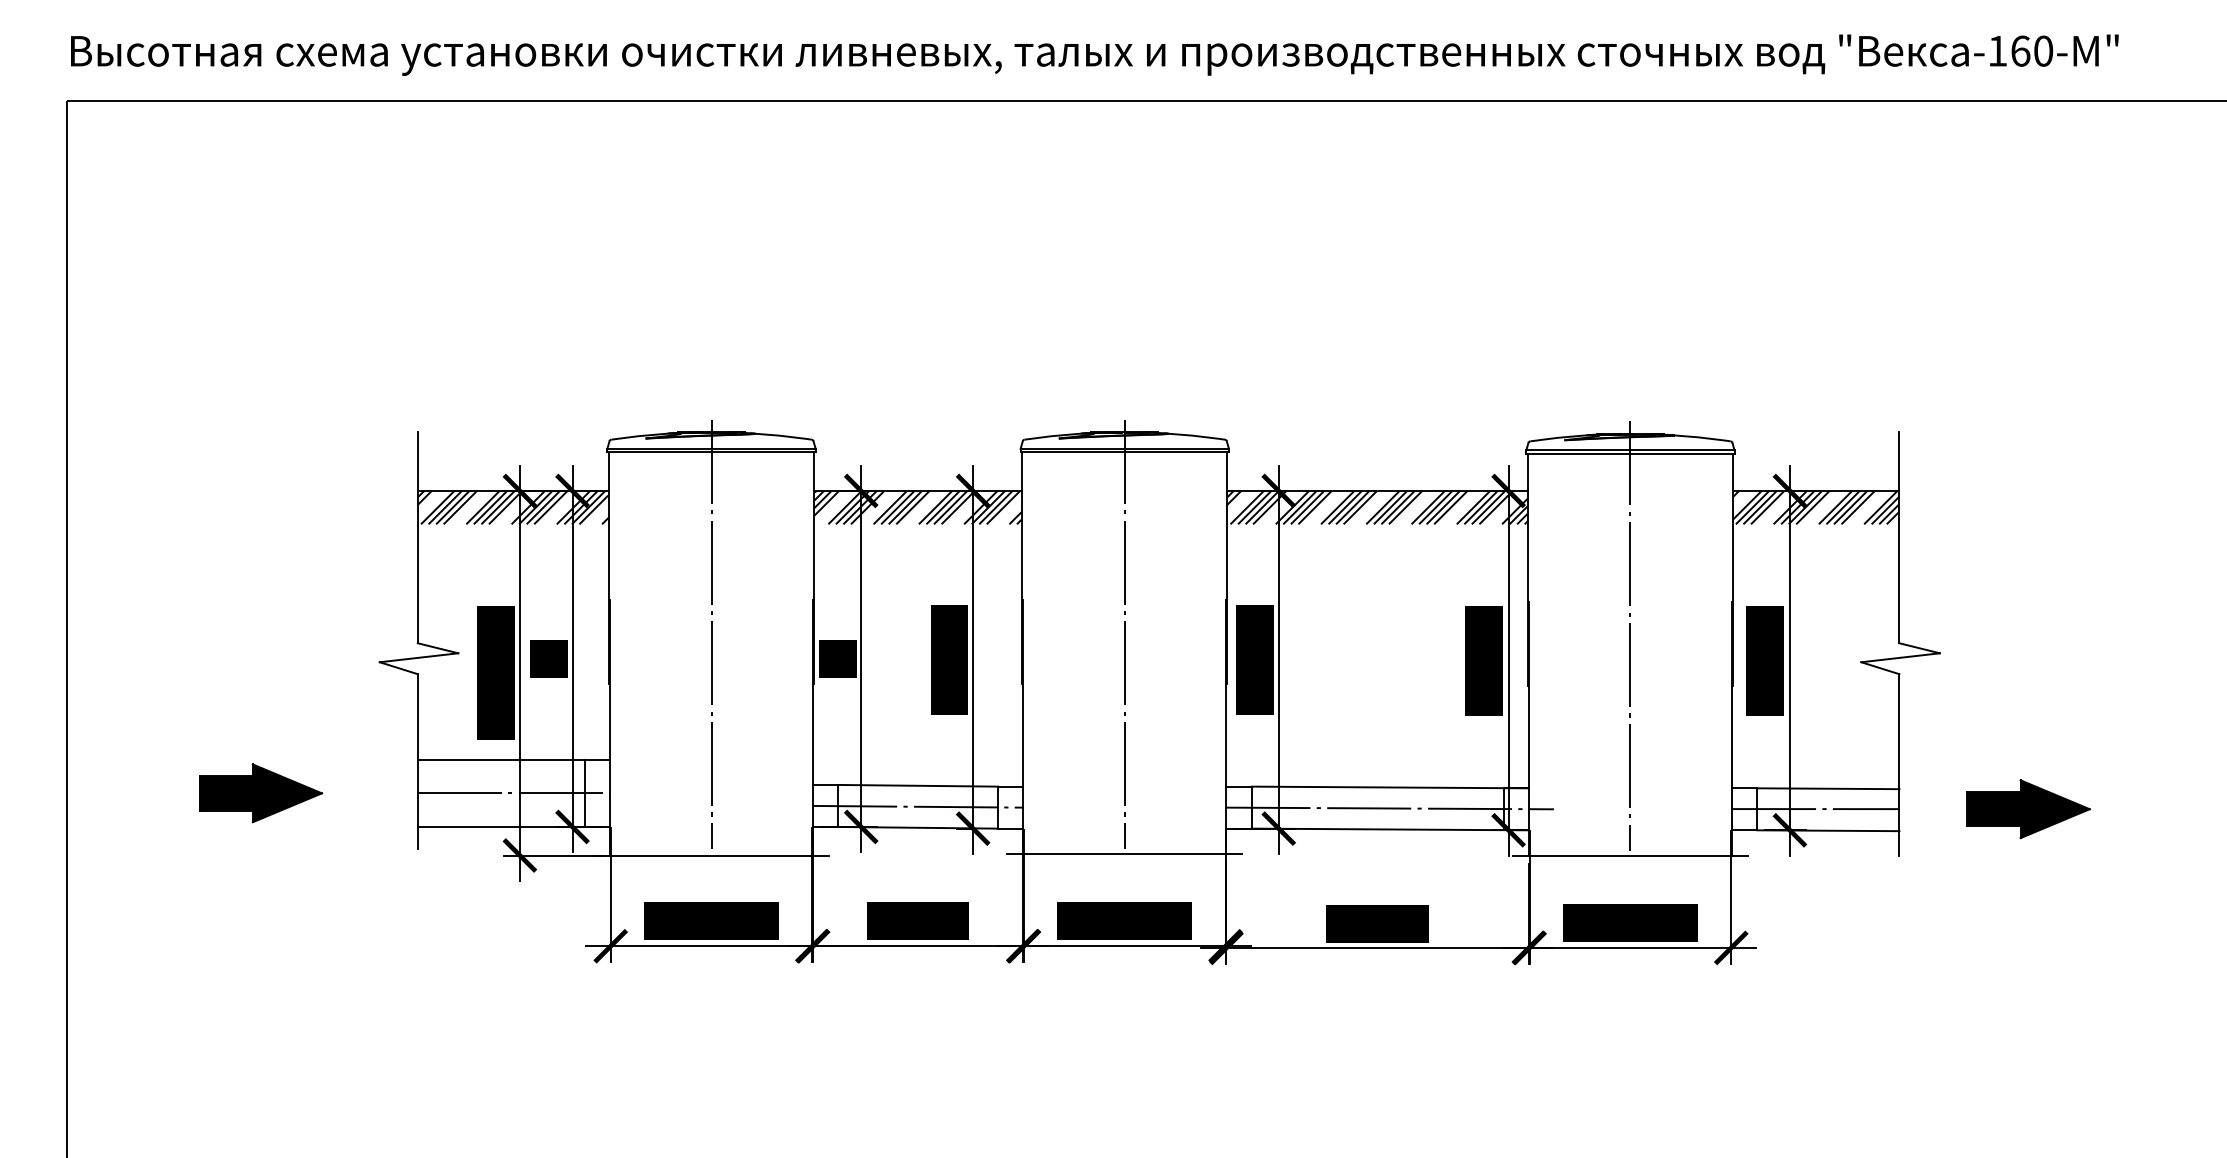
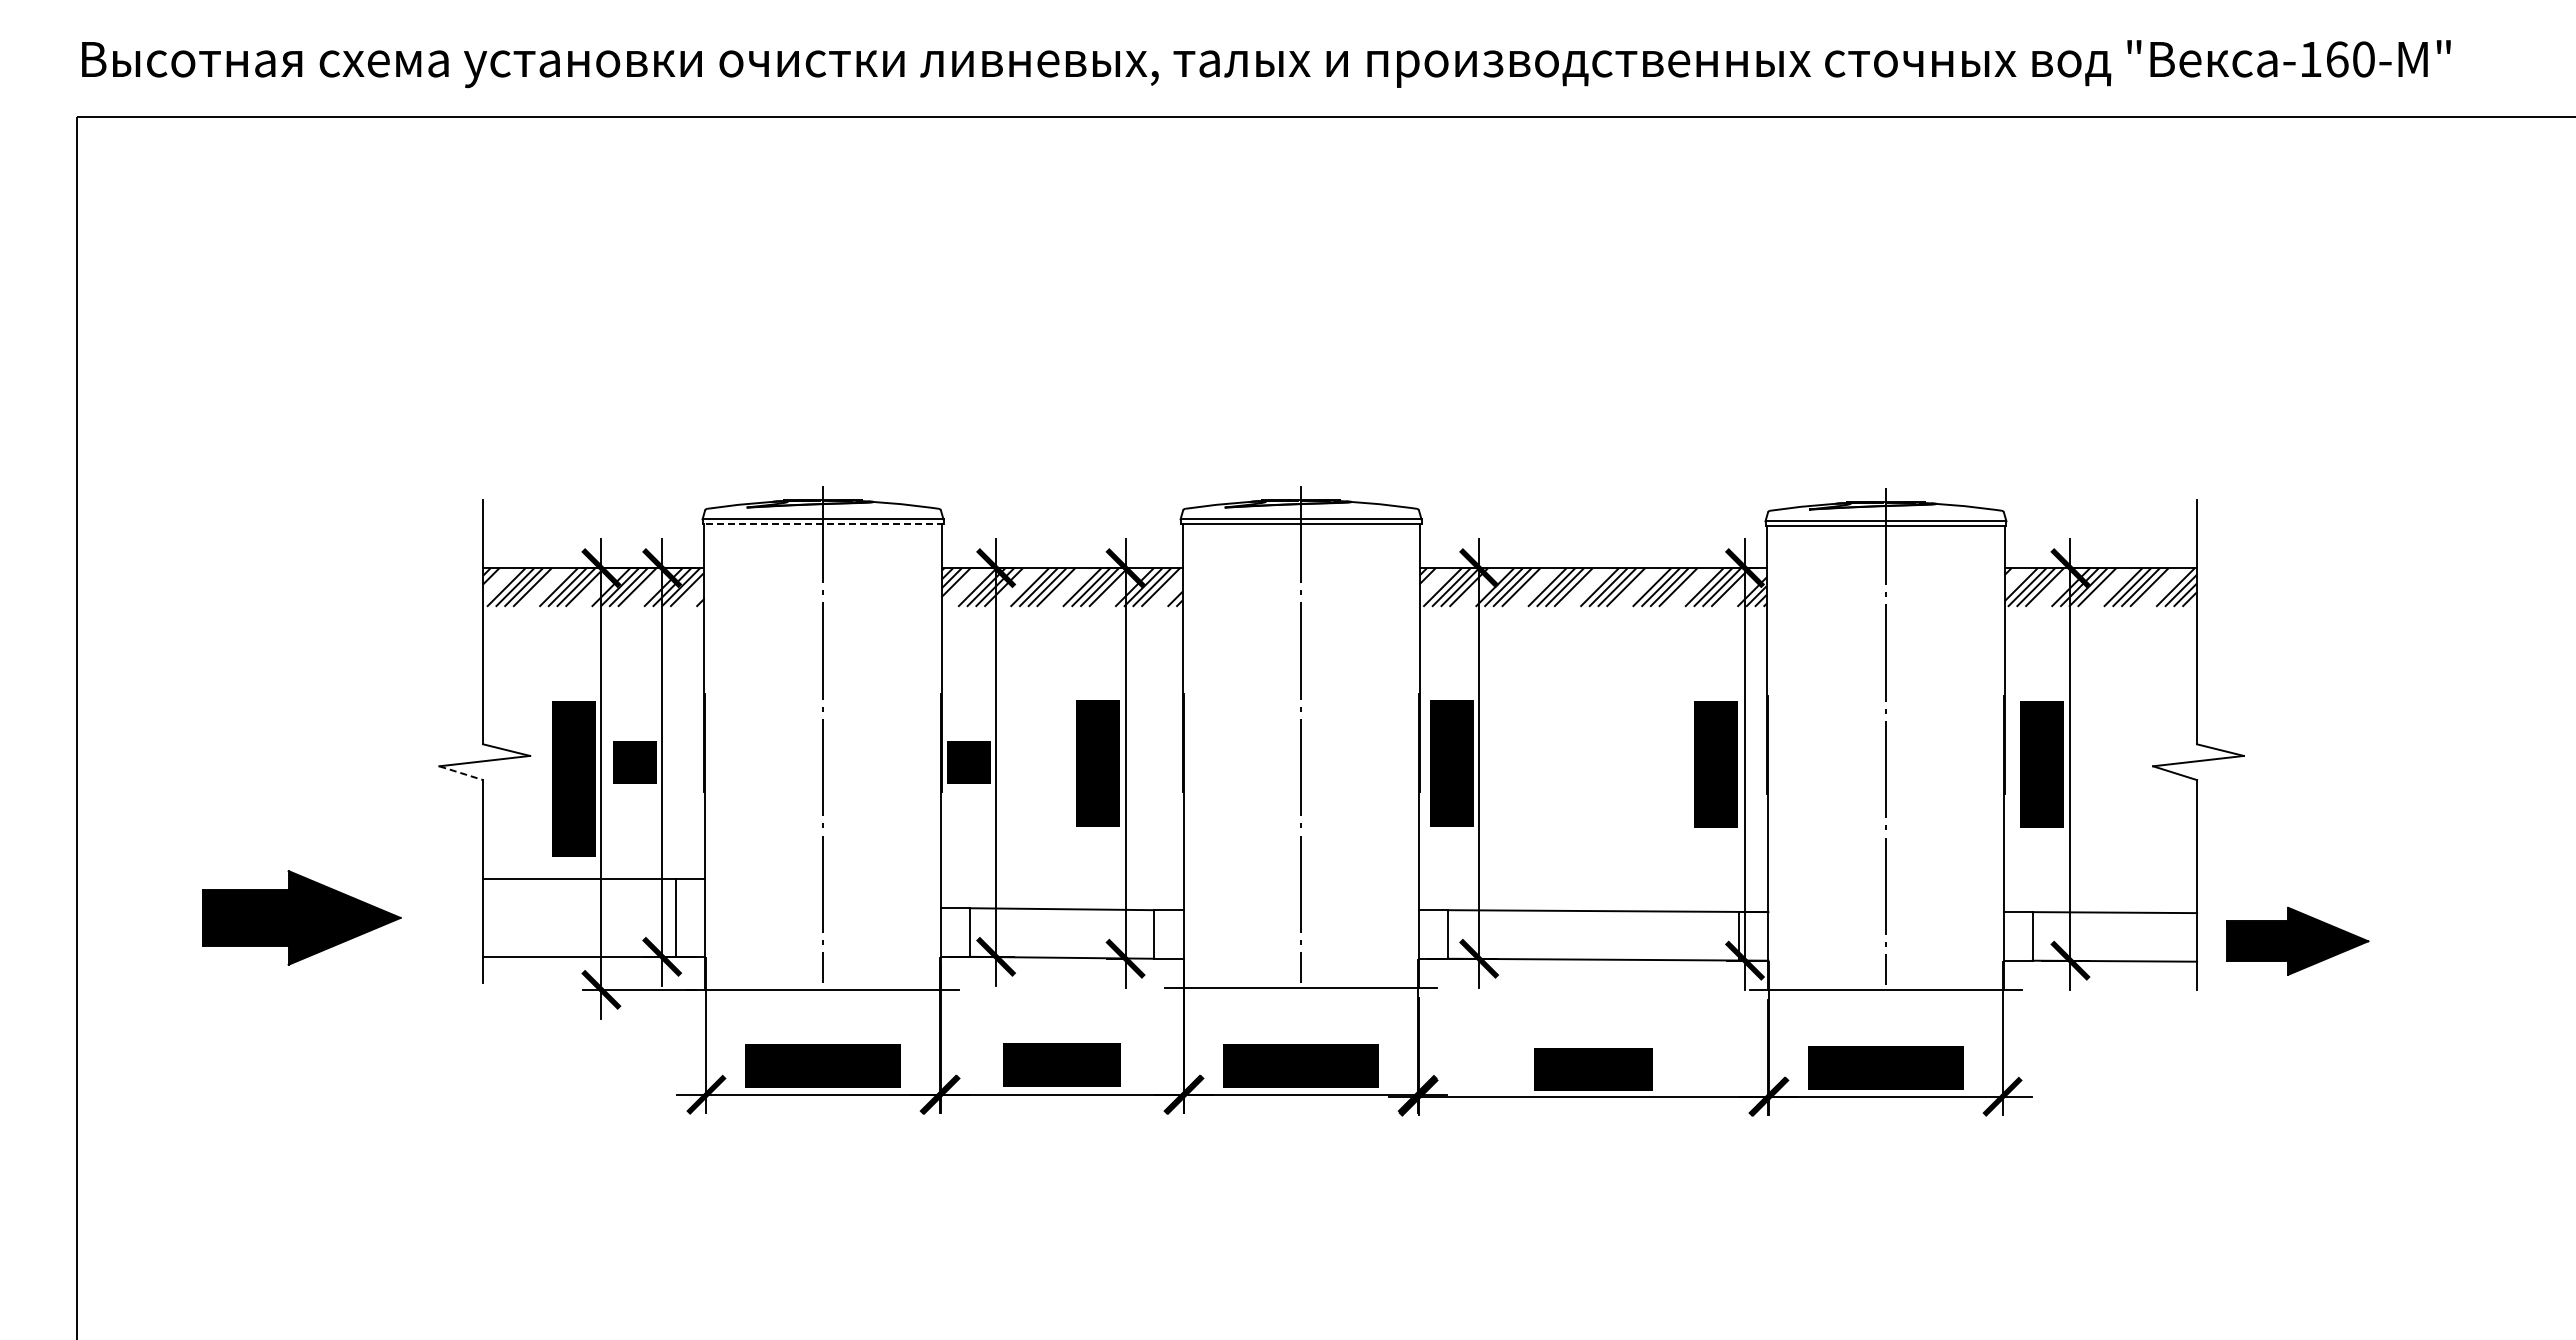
line: (711, 452) -> (822, 523), solid -> dashed
line: (398, 668) -> (461, 773), solid -> dashed
part: (260, 792) -> (301, 917), size x1.4
line: (513, 792) -> (594, 917), removed
line: (917, 806) -> (1061, 933), removed
line: (1389, 808) -> (1607, 935), removed
part: (2028, 808) -> (2297, 940), moved
line: (1815, 809) -> (2100, 936), removed

